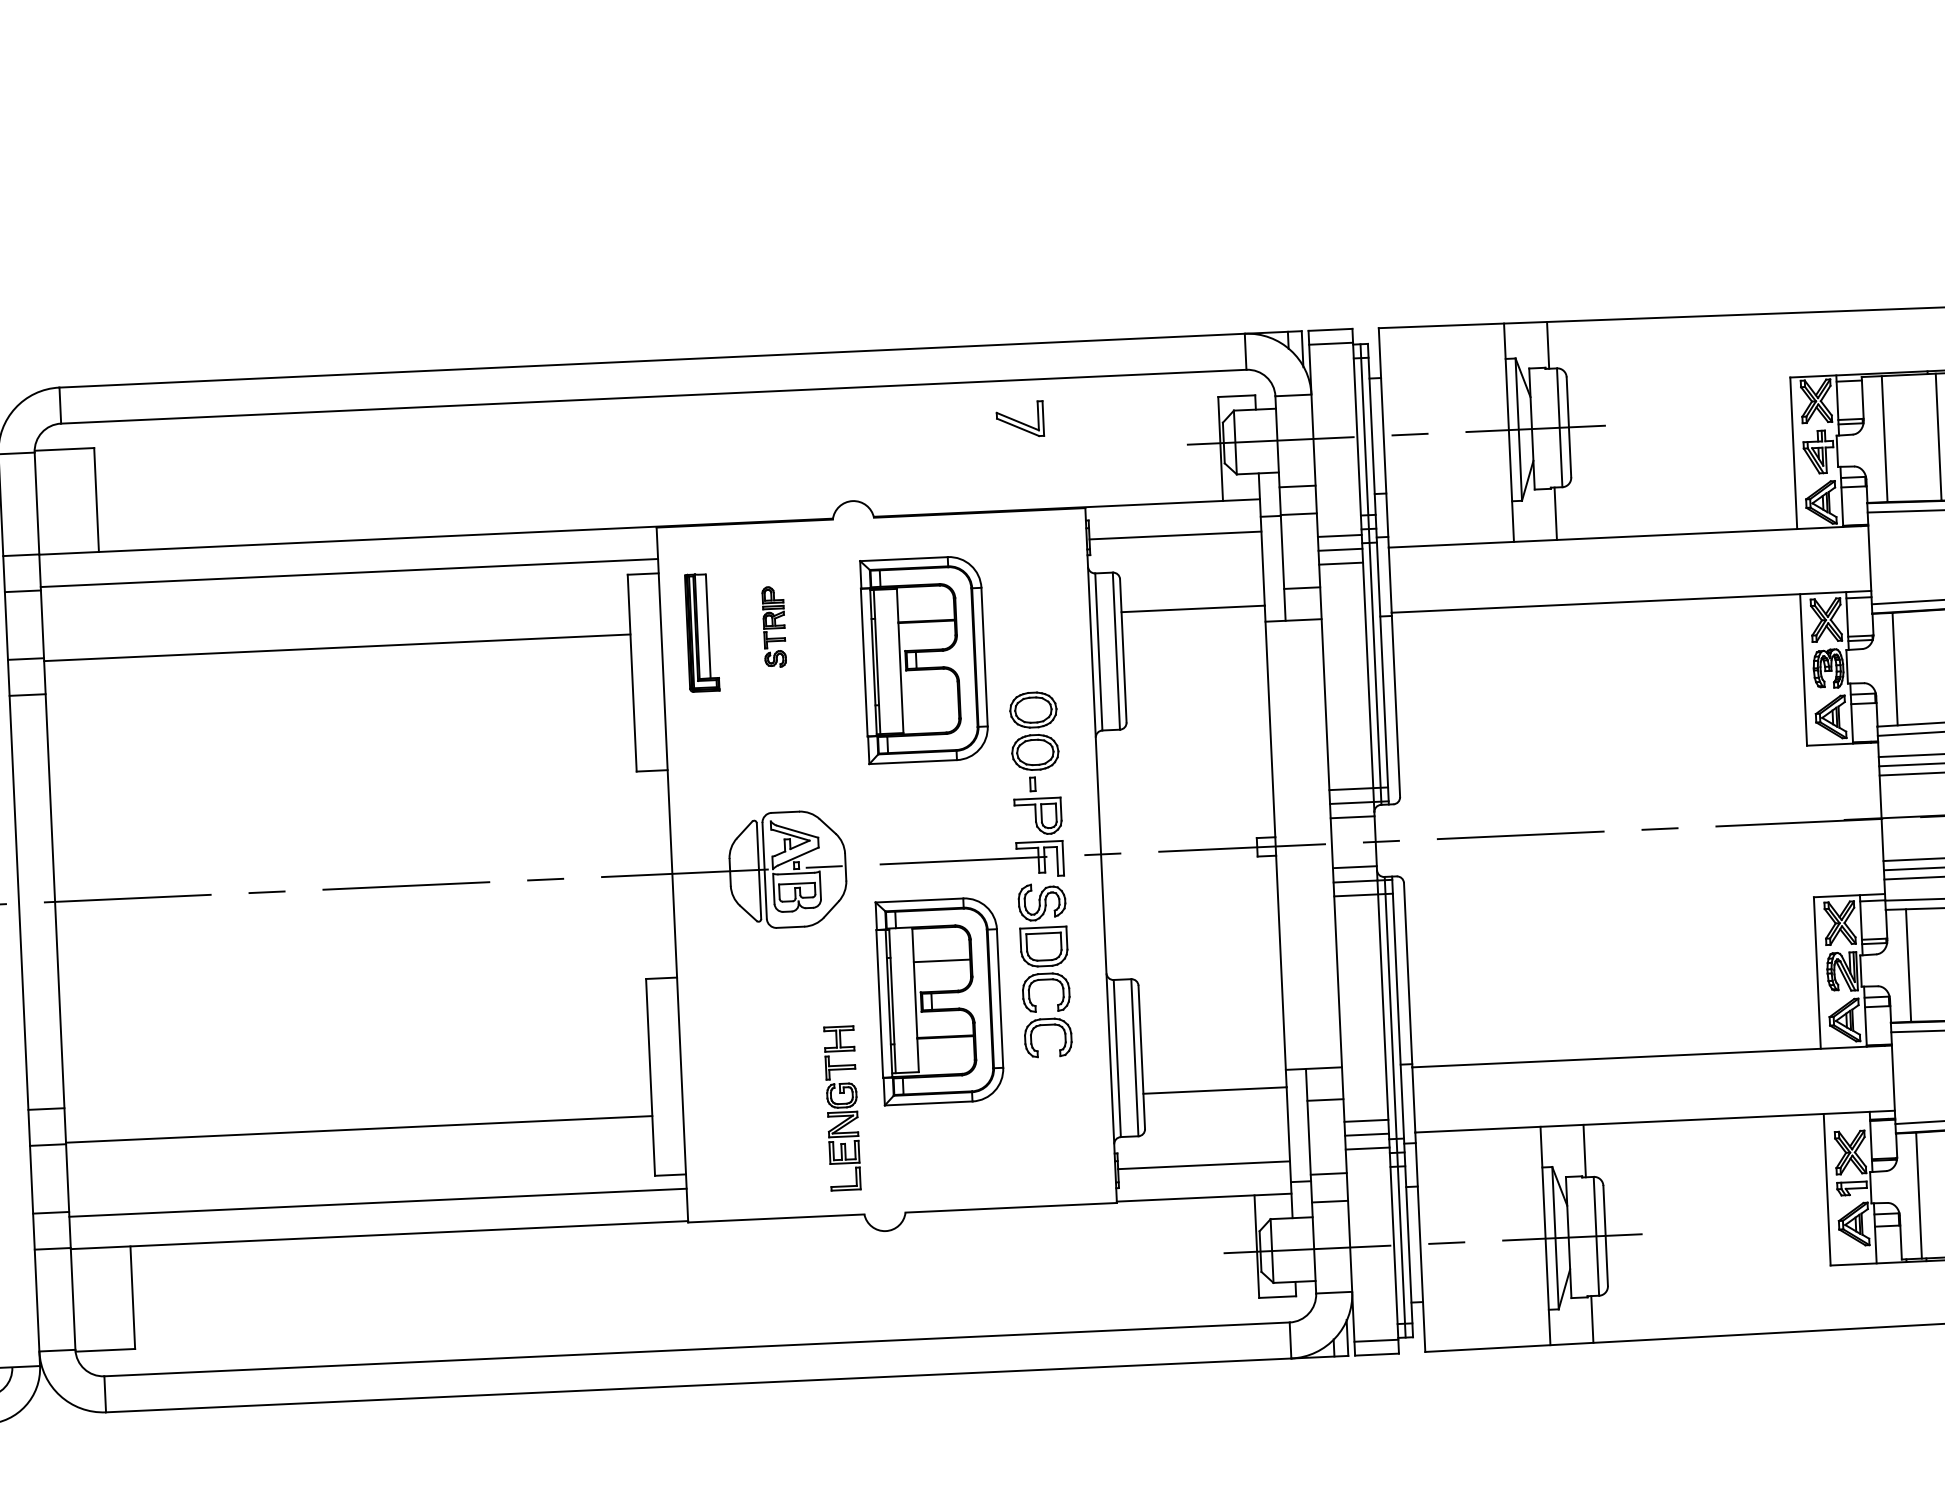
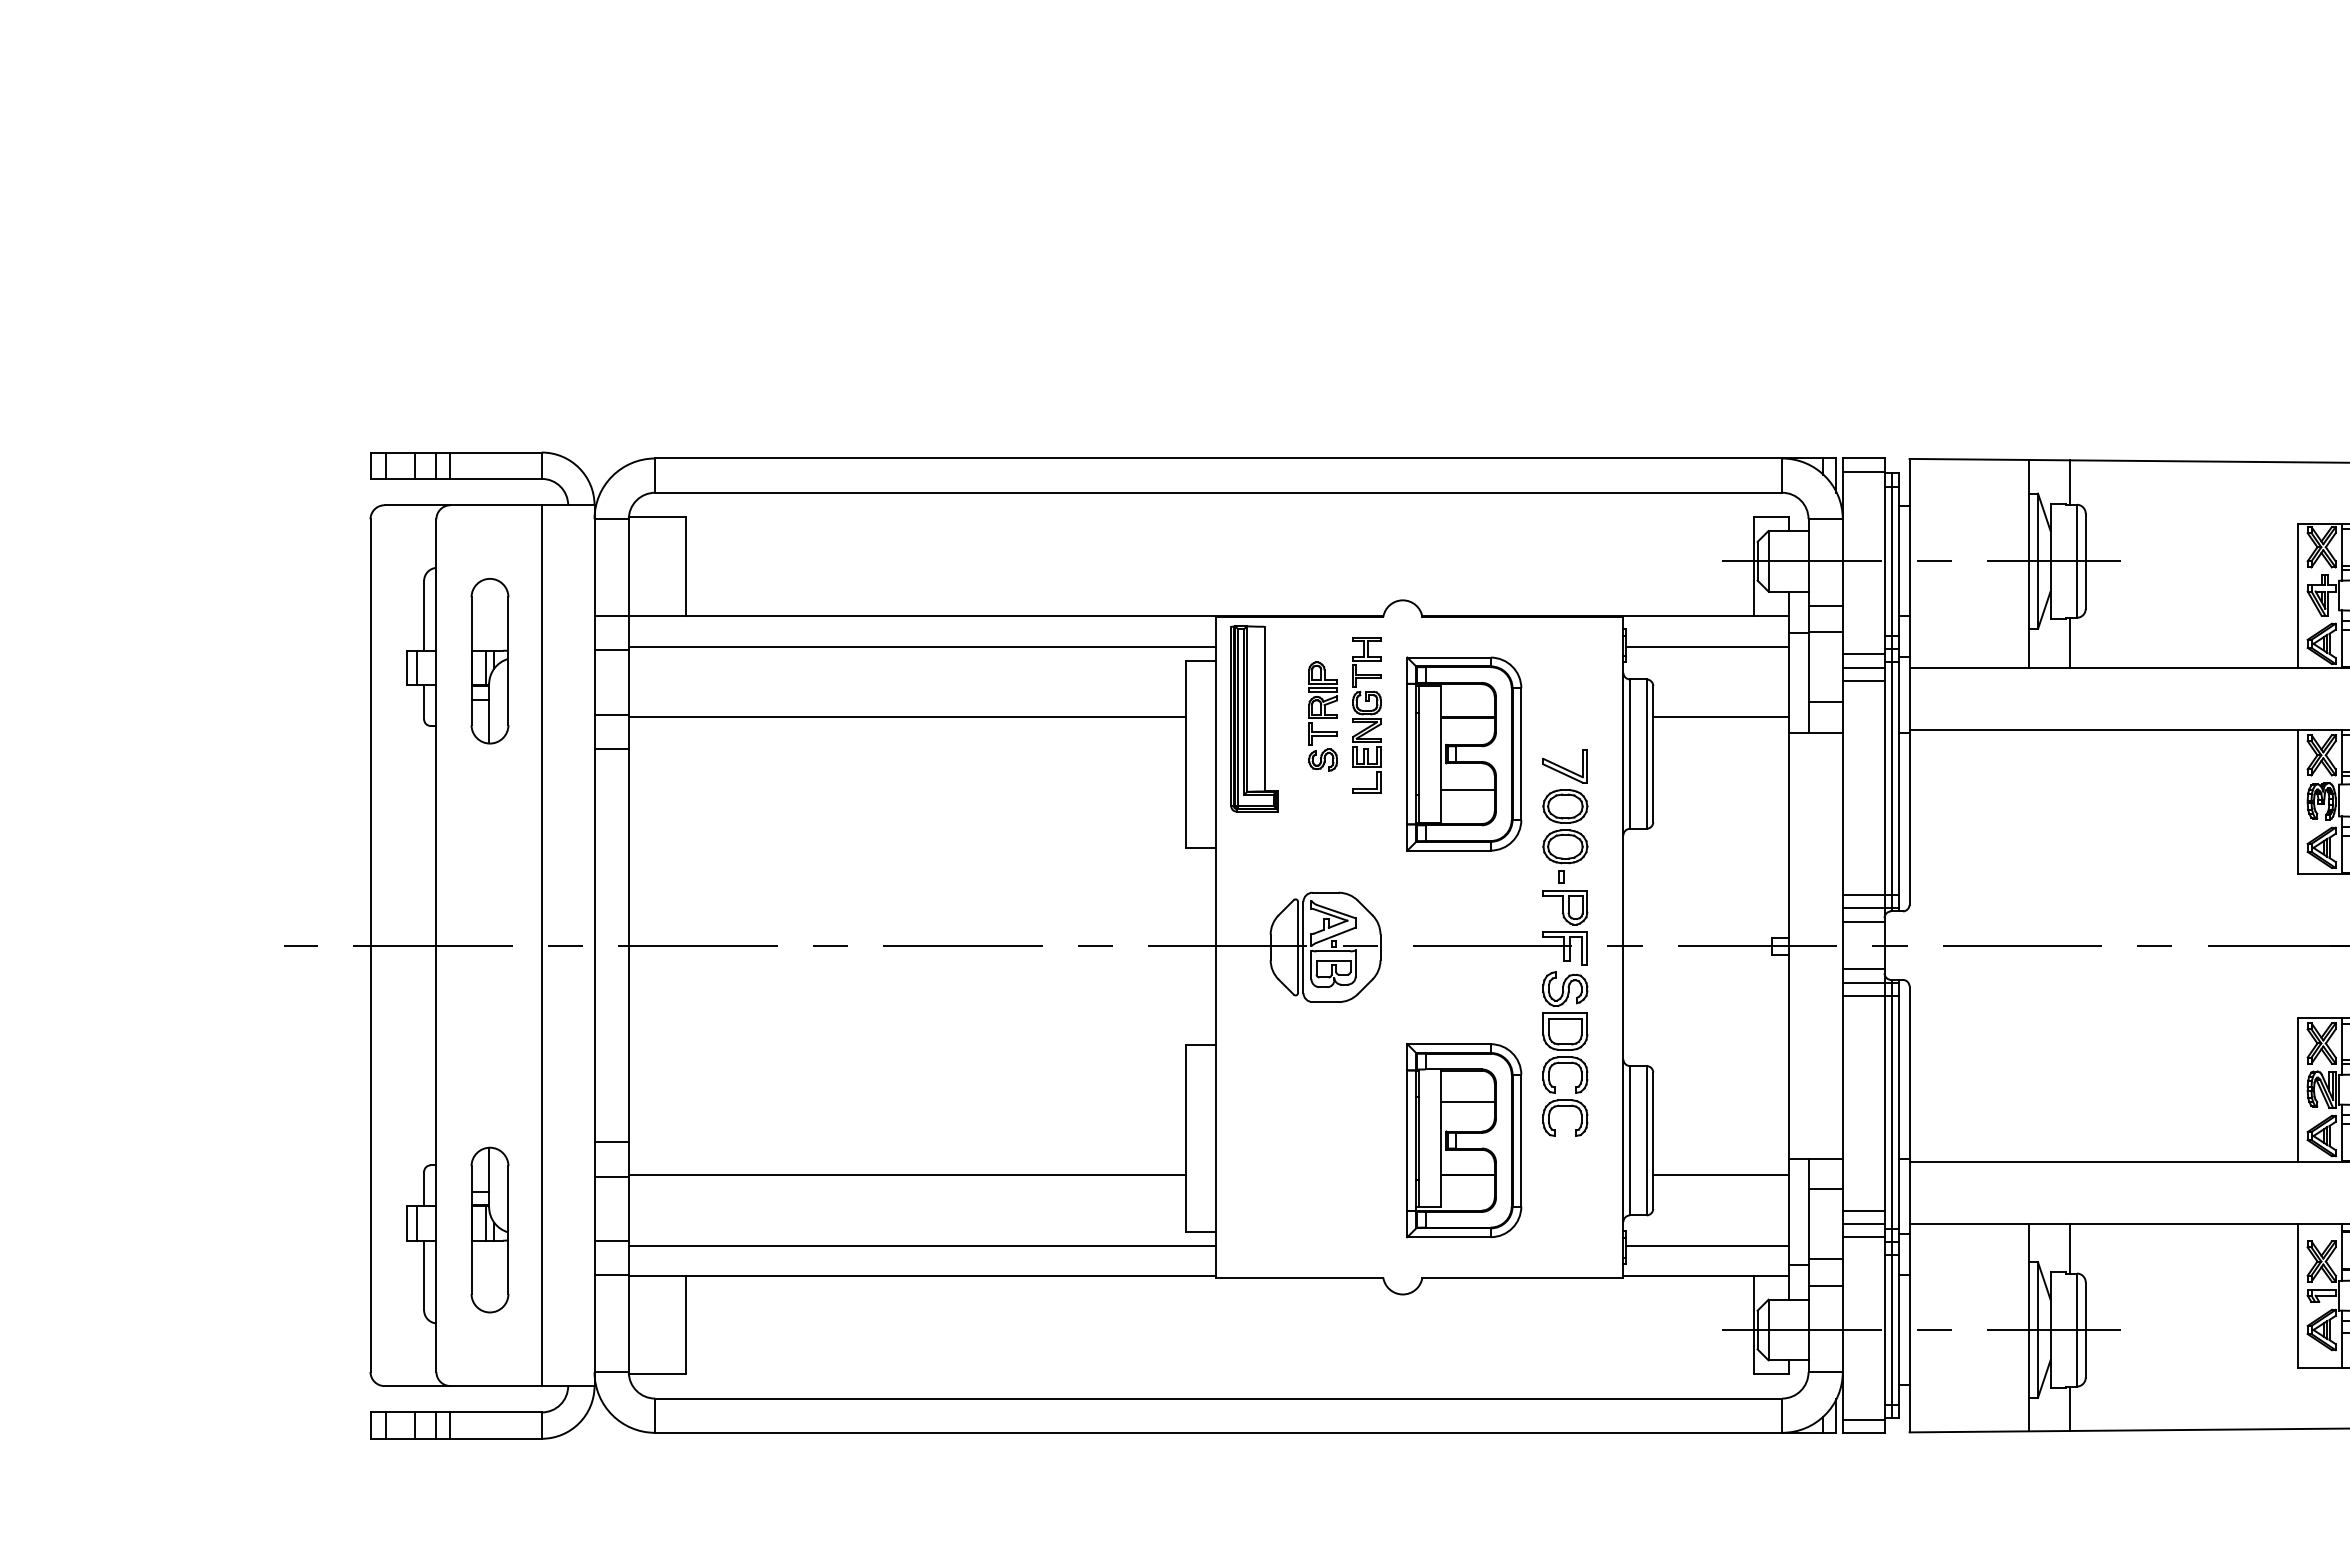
part: (1019, 419) -> (1564, 766), moved
part: (773, 627) -> (1322, 716), size x1.43
part: (702, 632) -> (1254, 718), size x1.67
line: (929, 697) -> (1467, 790), added
part: (940, 1001) -> (1464, 1140), moved
part: (841, 1108) -> (1366, 715), moved

